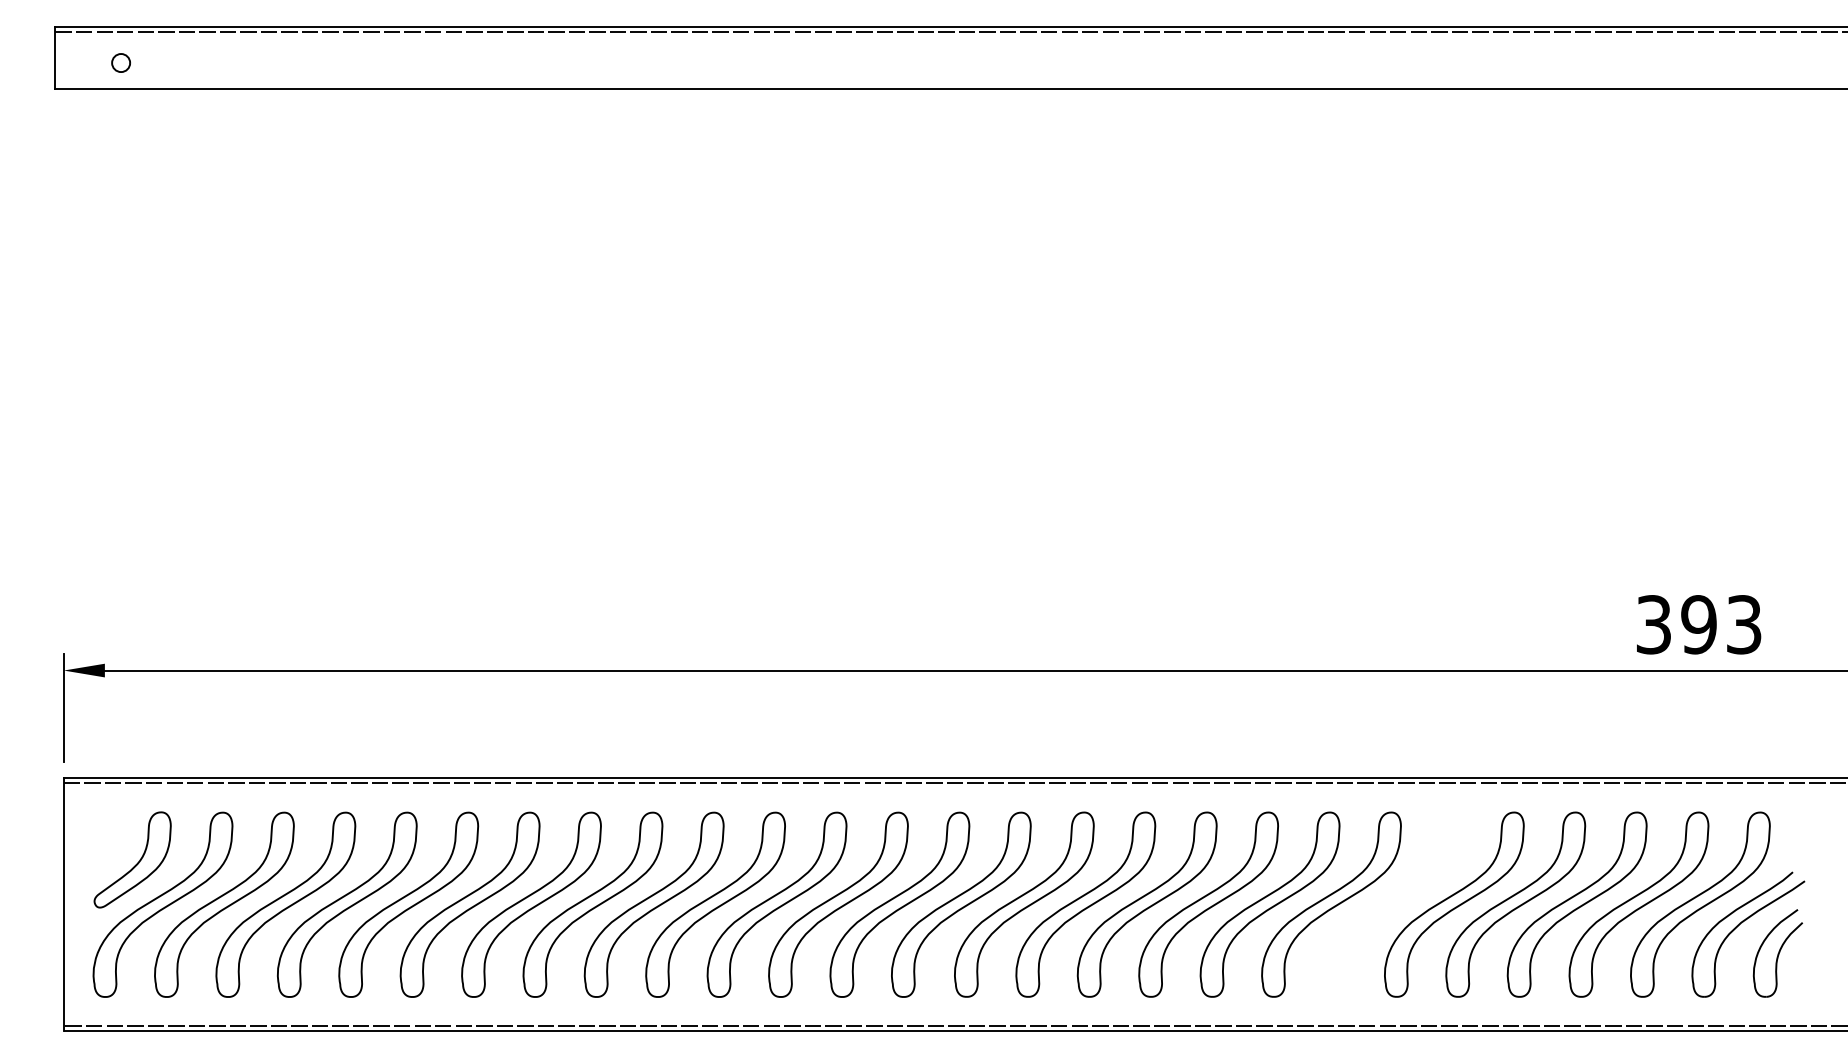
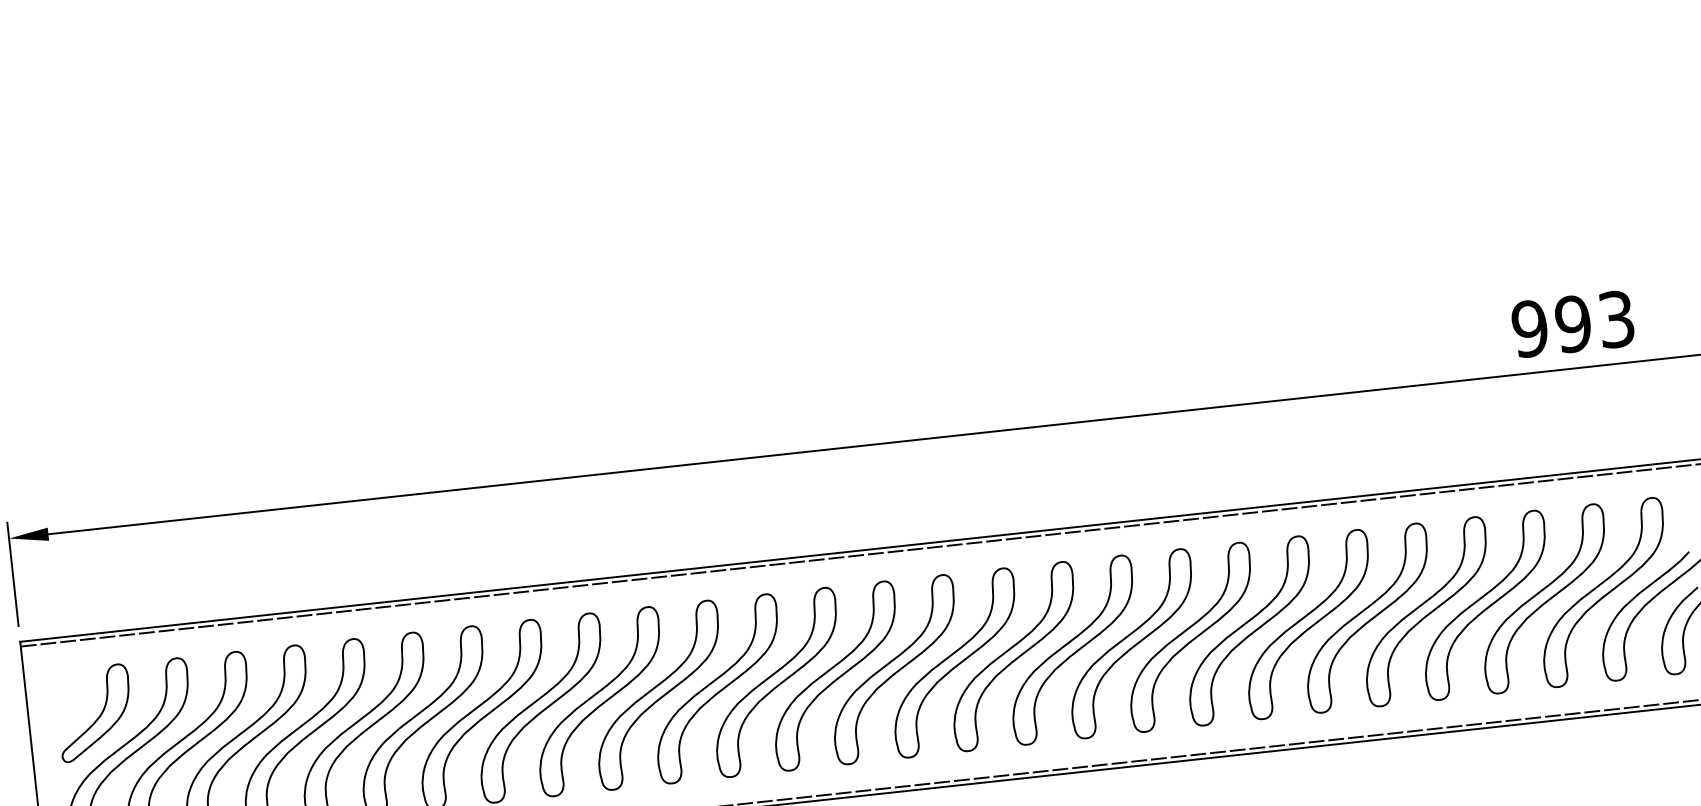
text: (1653, 624) -> (1529, 328), 393 -> 993
part: (1392, 904) -> (1308, 624), added

